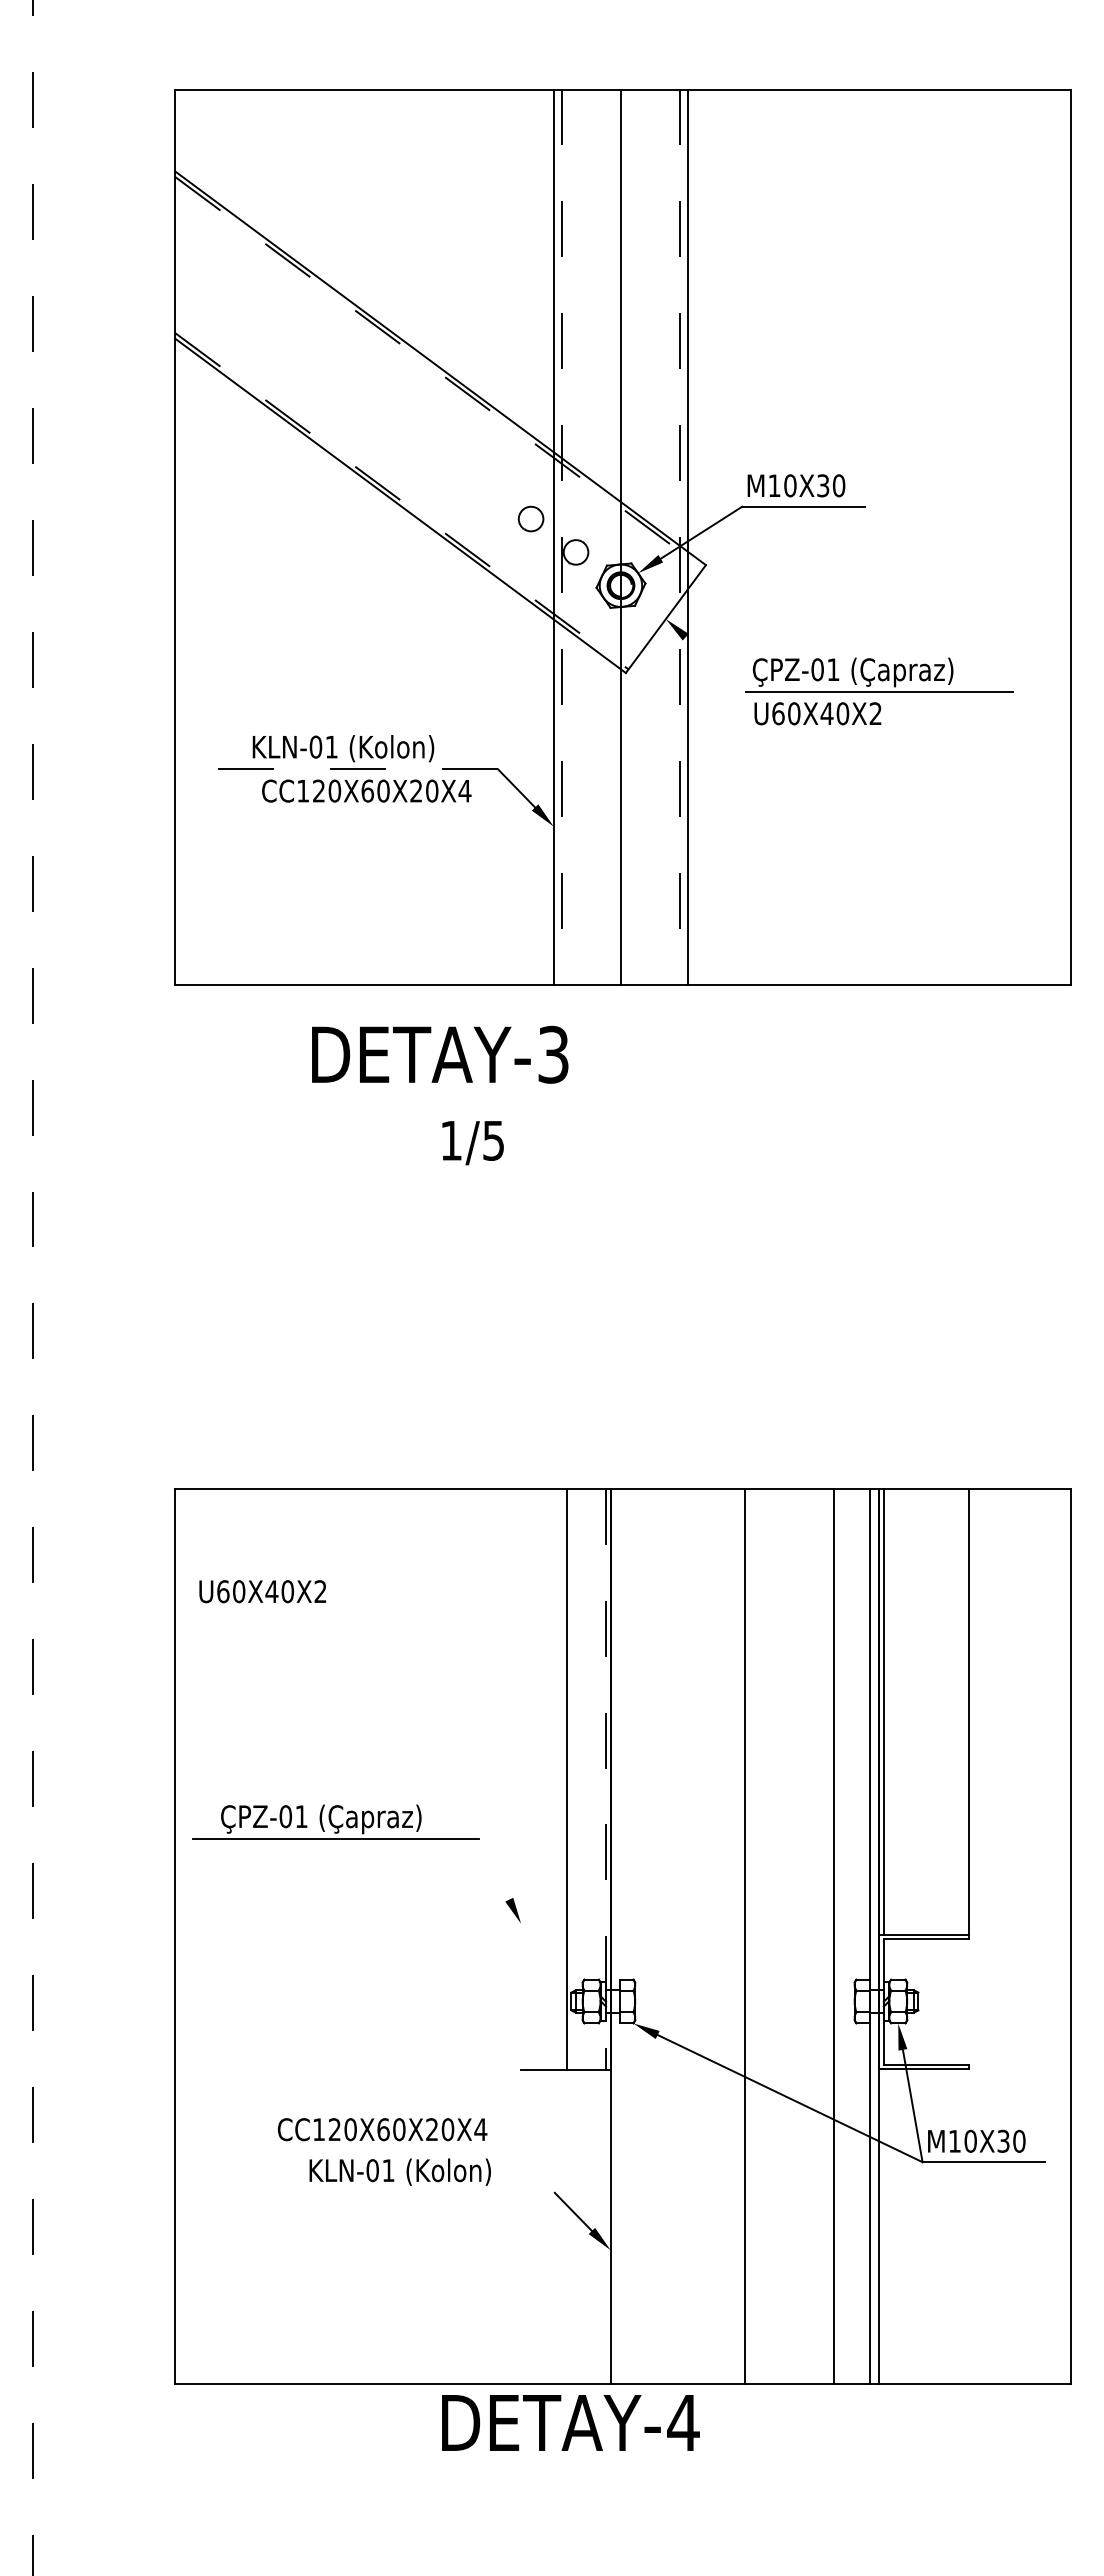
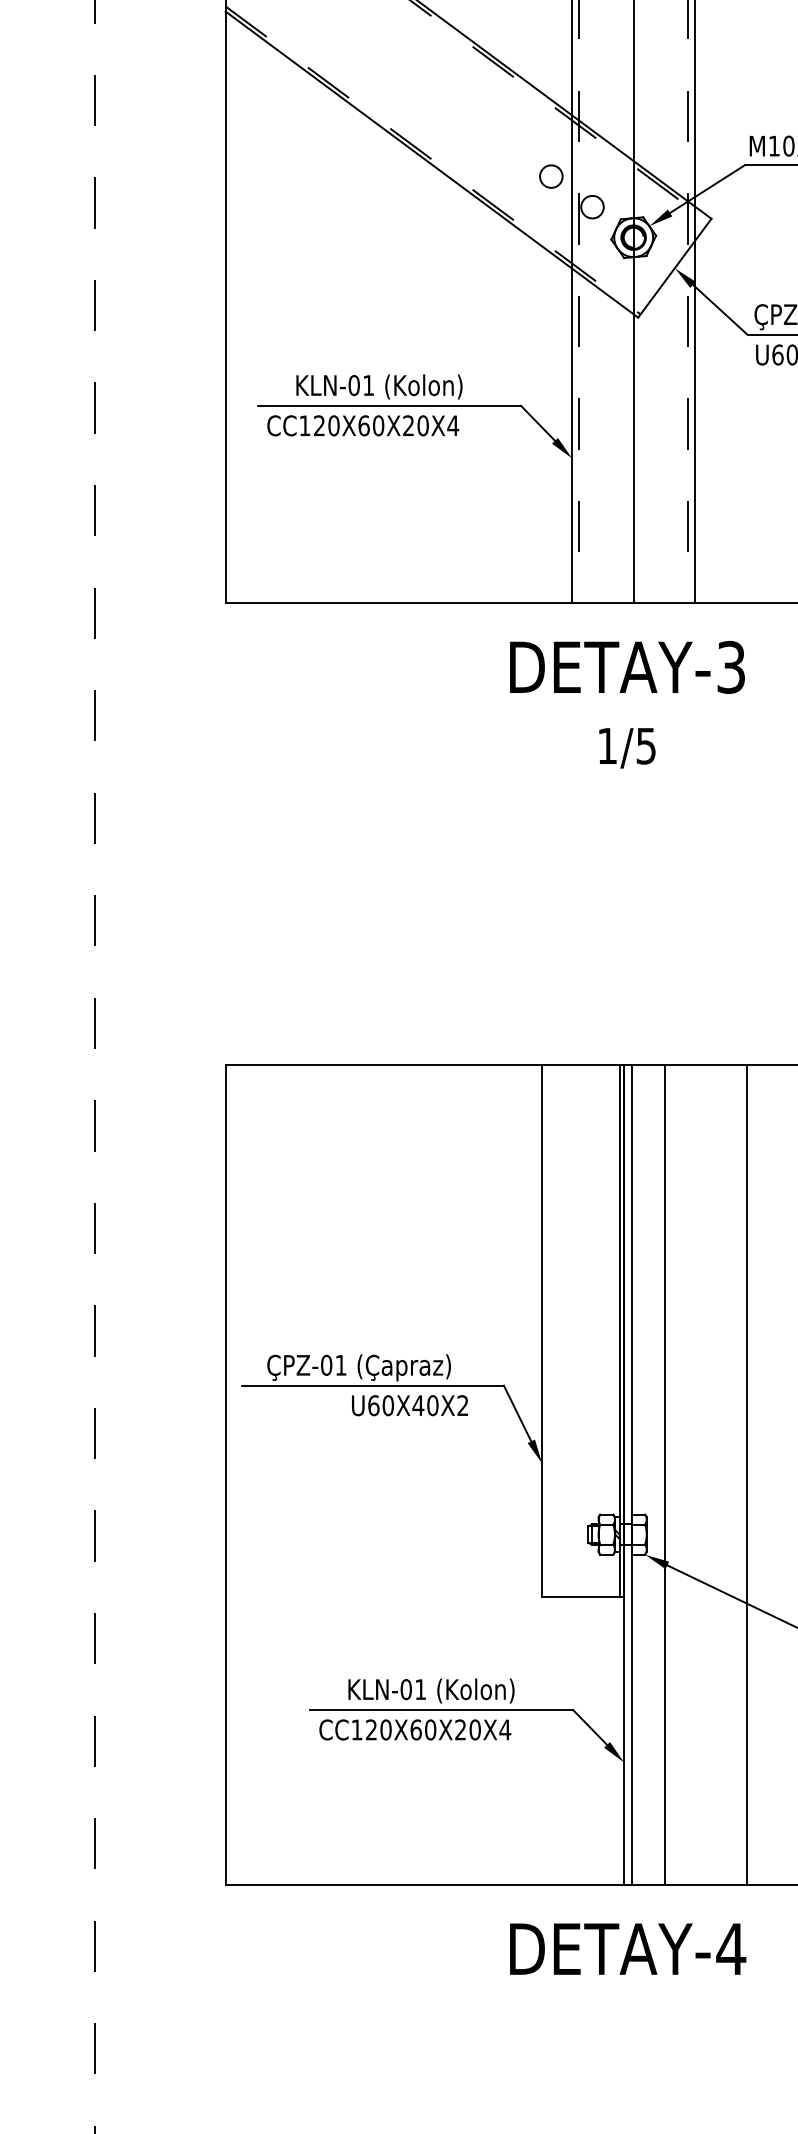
line: (715, 664) -> (720, 309), added
line: (354, 769) -> (389, 406), dashed -> solid
text: (366, 790) -> (362, 425), moved
text: (440, 1054) -> (627, 667), moved
text: (472, 1143) -> (626, 748), moved
text: (262, 1591) -> (409, 1405), moved
line: (567, 1779) -> (542, 1331), moved
line: (606, 1779) -> (620, 1331), dashed -> solid
line: (494, 1868) -> (517, 1412), added
line: (619, 1936) -> (632, 1475), added
line: (655, 1936) -> (665, 1475), added
text: (382, 2129) -> (415, 1729), moved
line: (410, 2192) -> (440, 1709), added
text: (570, 2422) -> (627, 1948), moved

